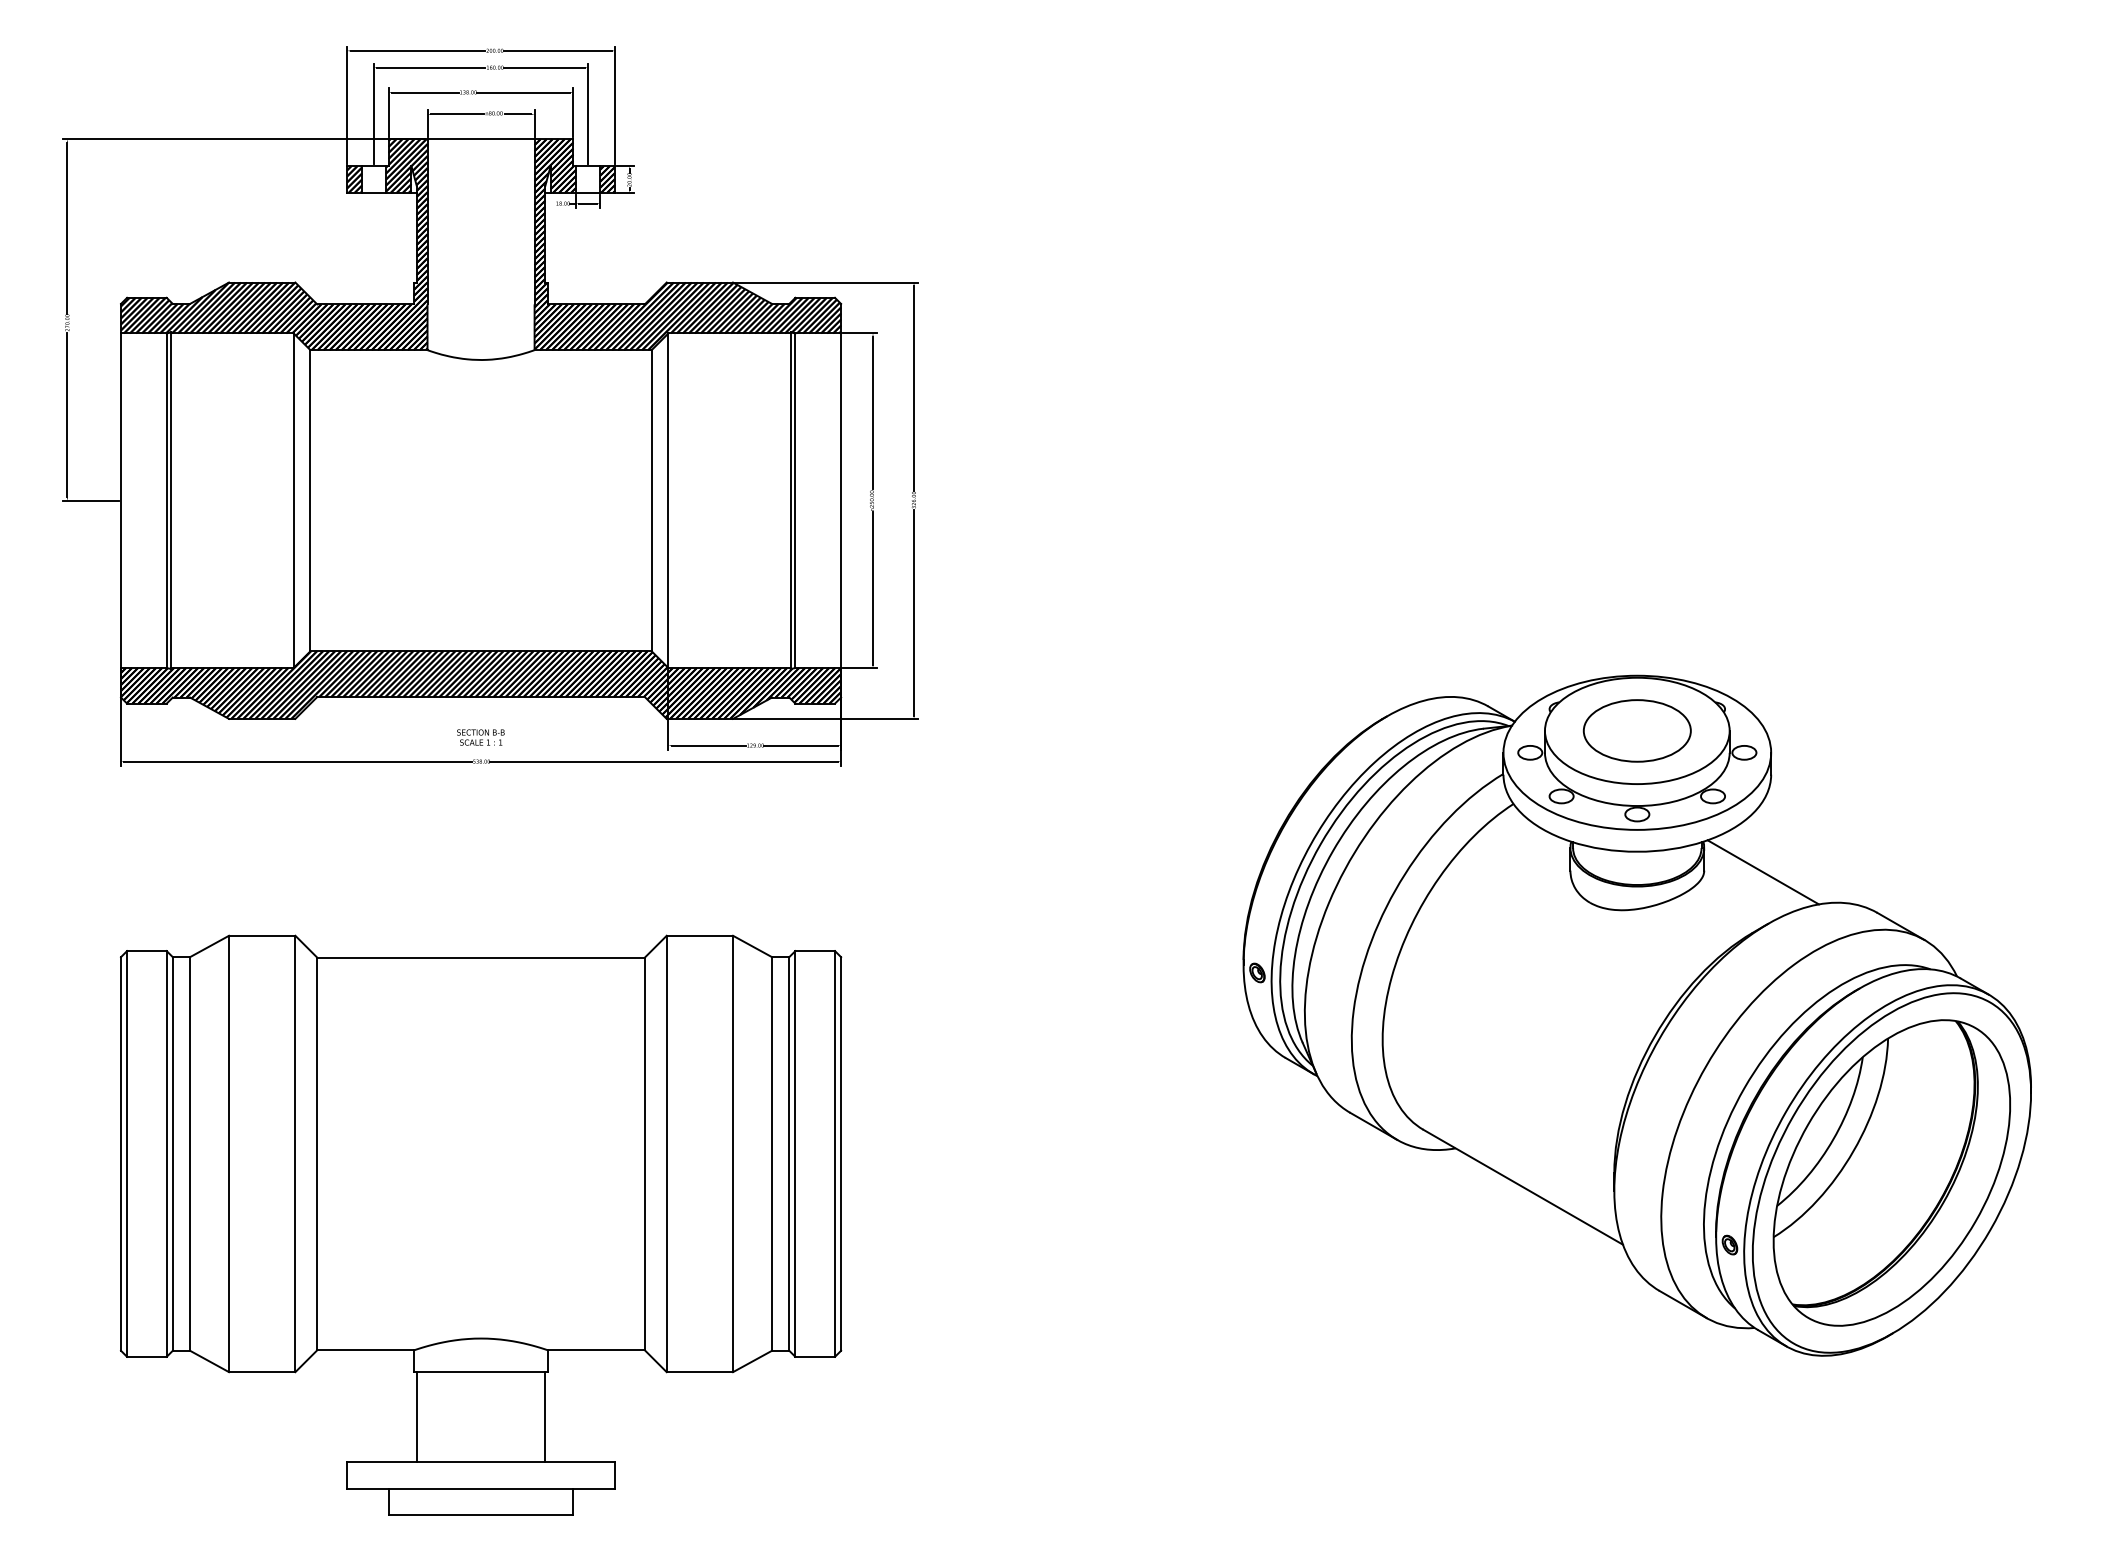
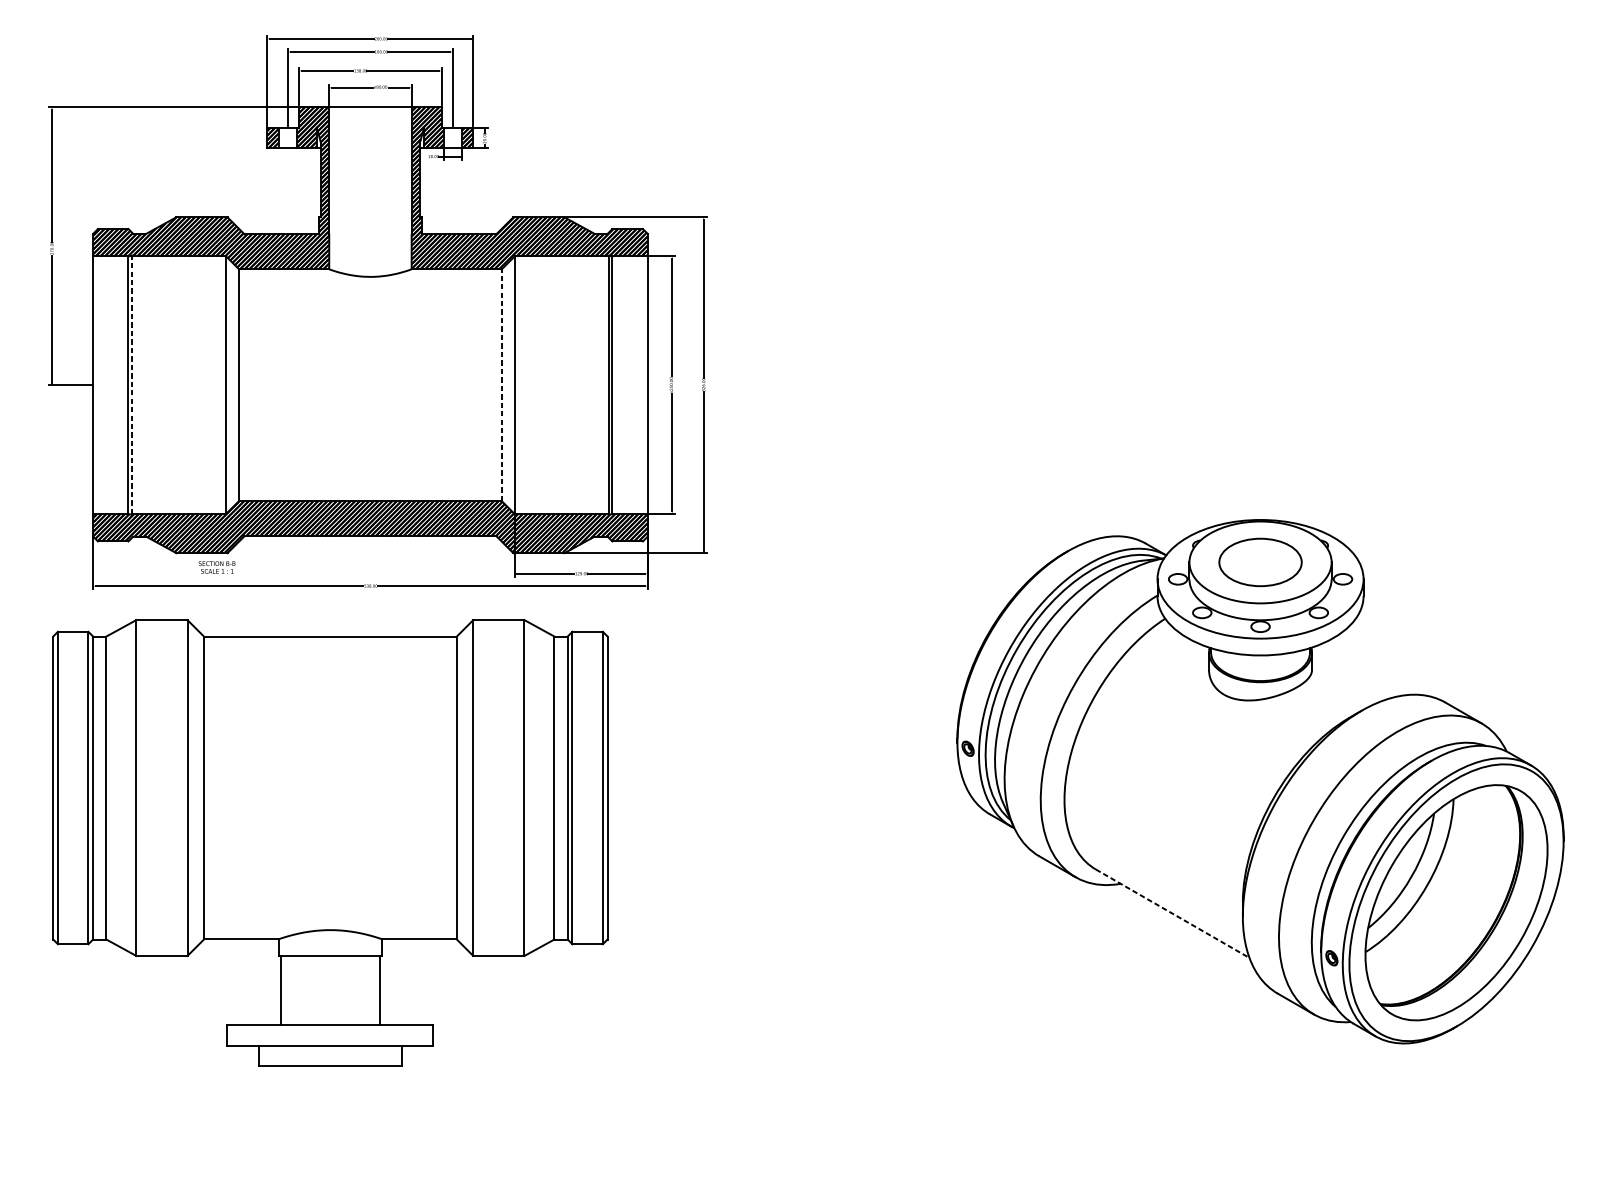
line: (171, 500) -> (132, 385), solid -> dashed
line: (651, 500) -> (501, 385), solid -> dashed
text: (480, 737) -> (216, 567), moved
line: (1762, 872) -> (1356, 671), removed
line: (1523, 1187) -> (1172, 913), solid -> dashed
part: (481, 1224) -> (330, 842), moved

